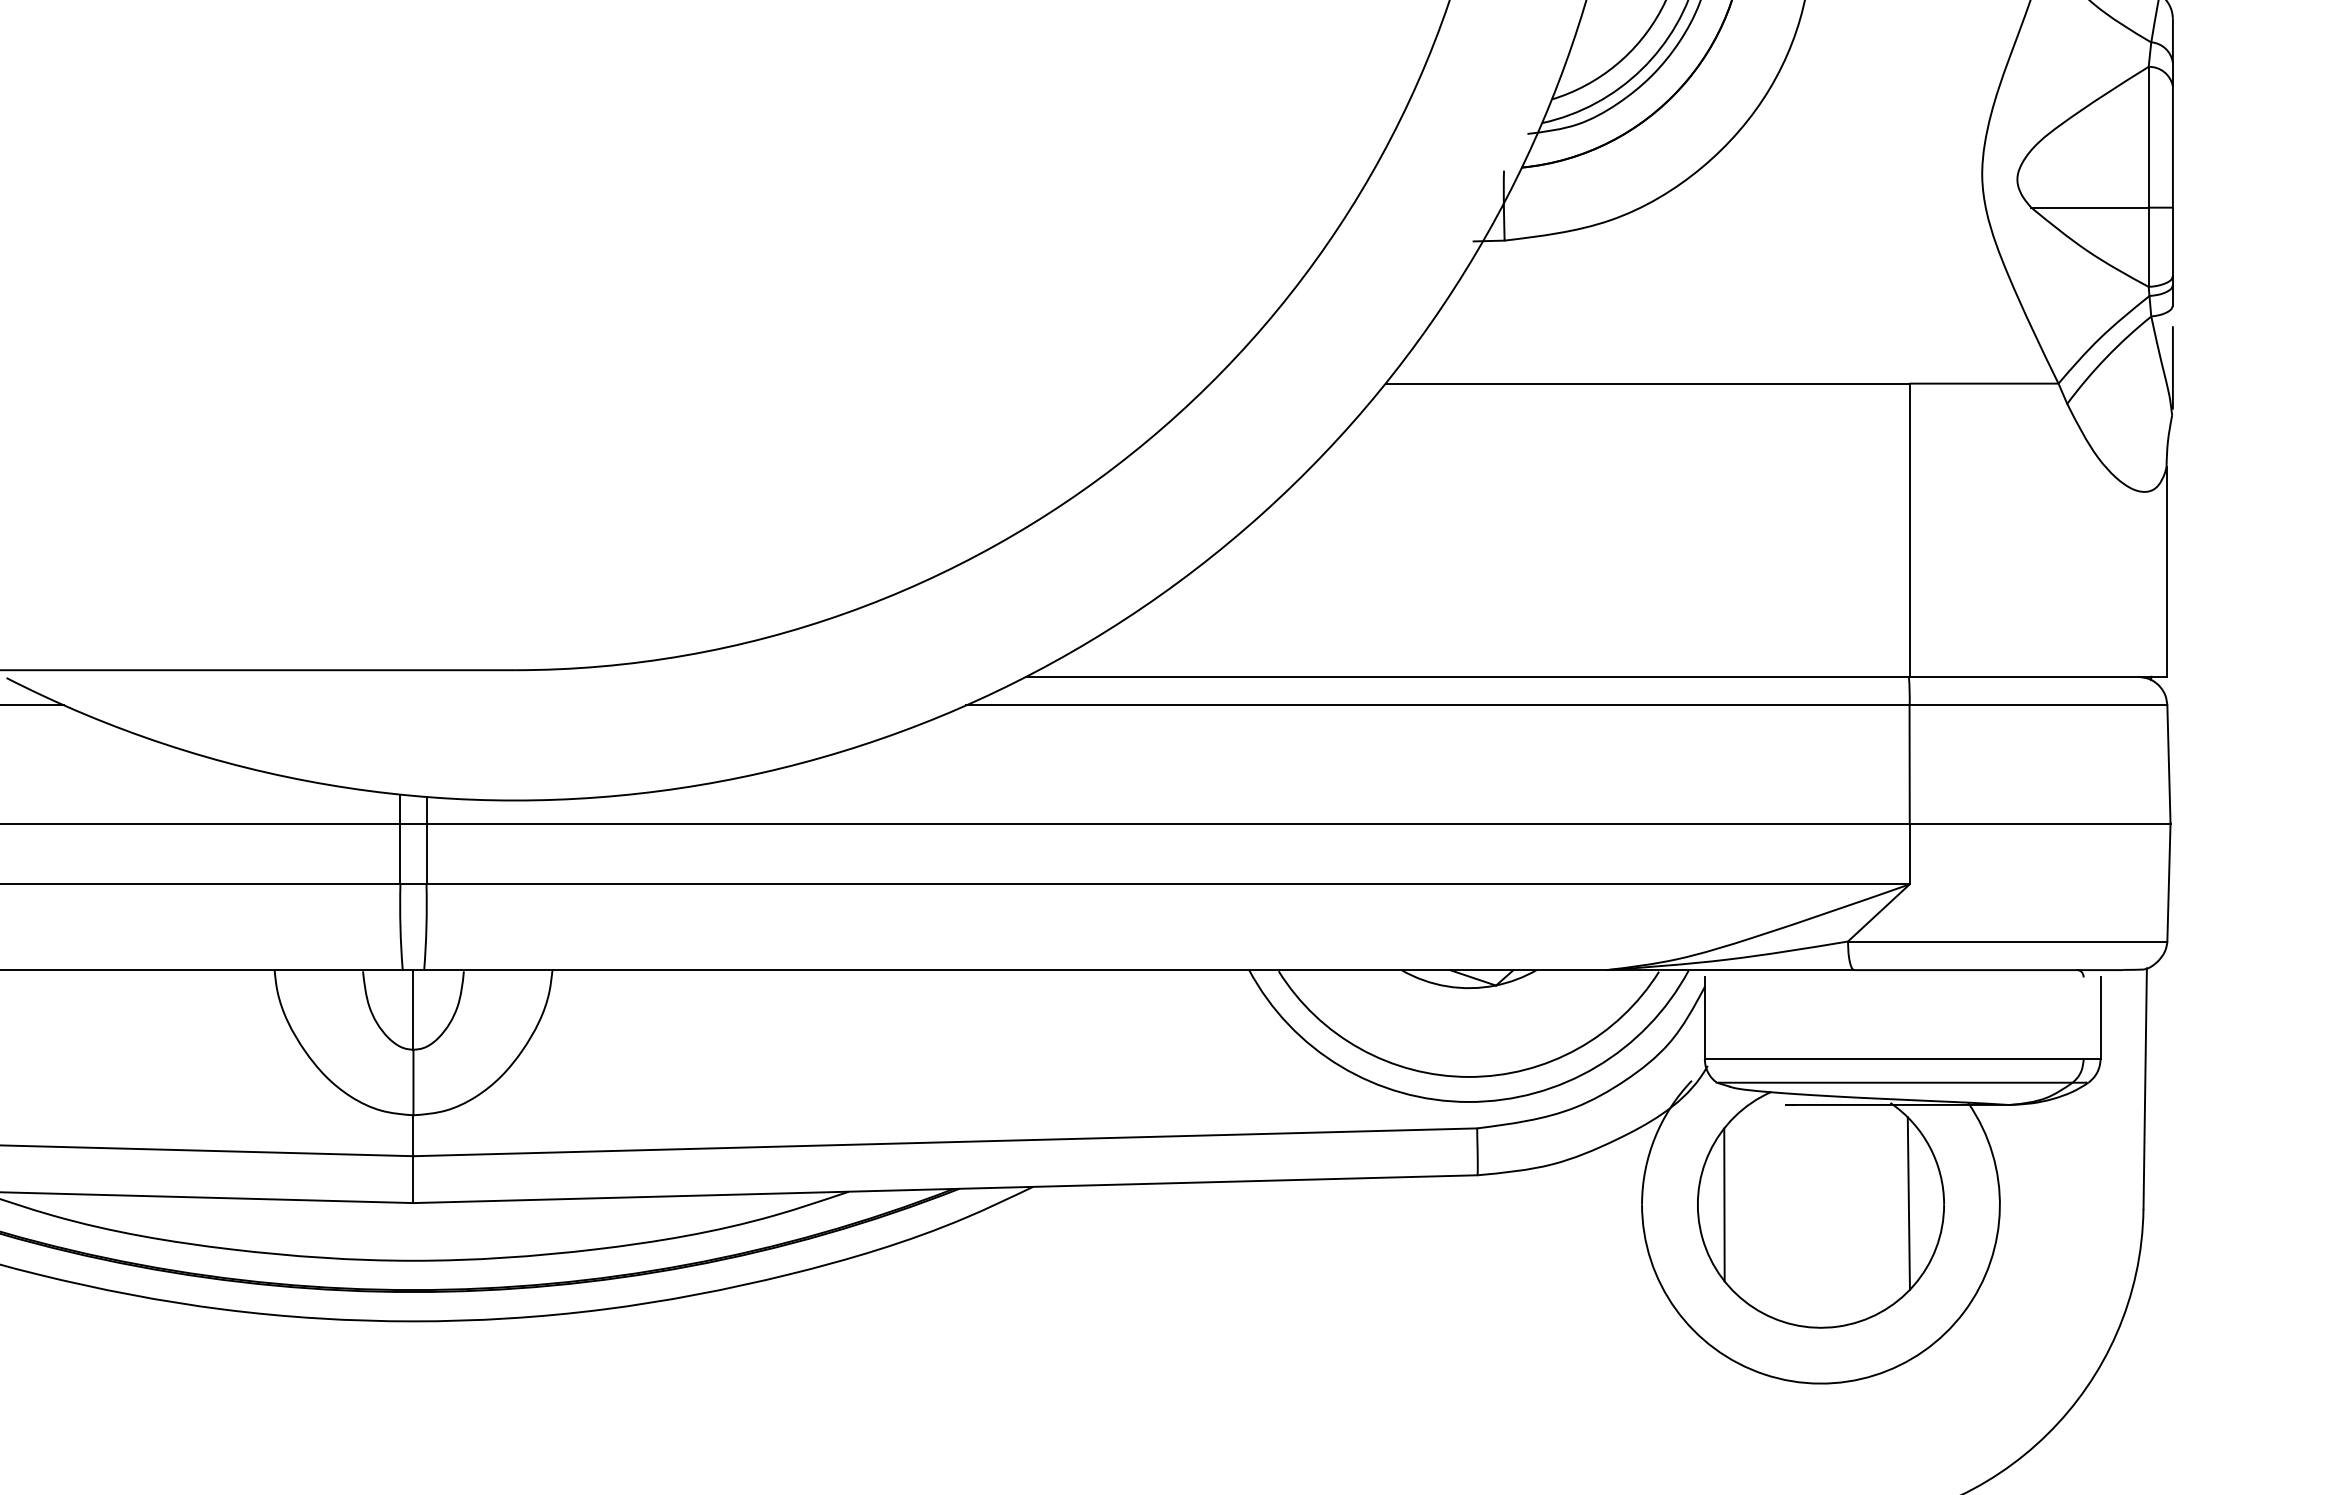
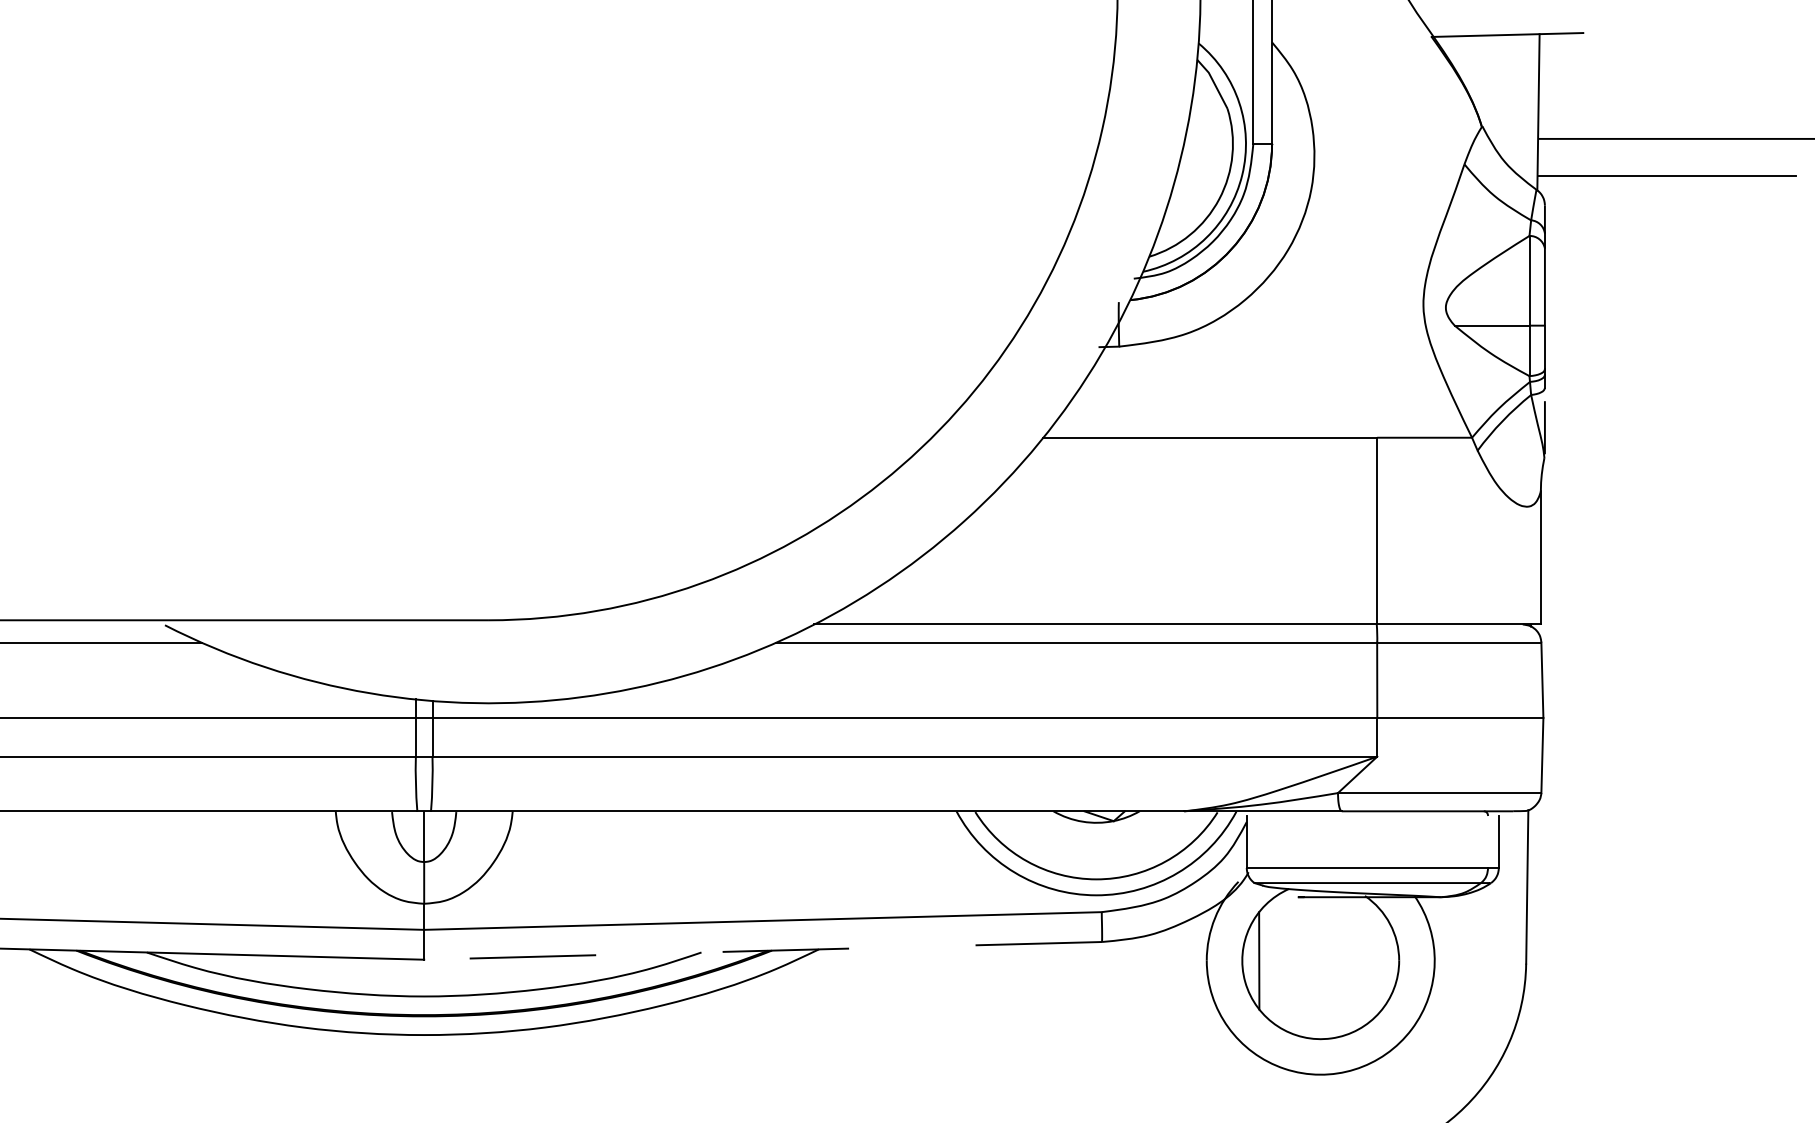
line: (944, 1188) -> (762, 950), solid -> dashed
line: (1908, 1204) -> (1376, 960), removed

